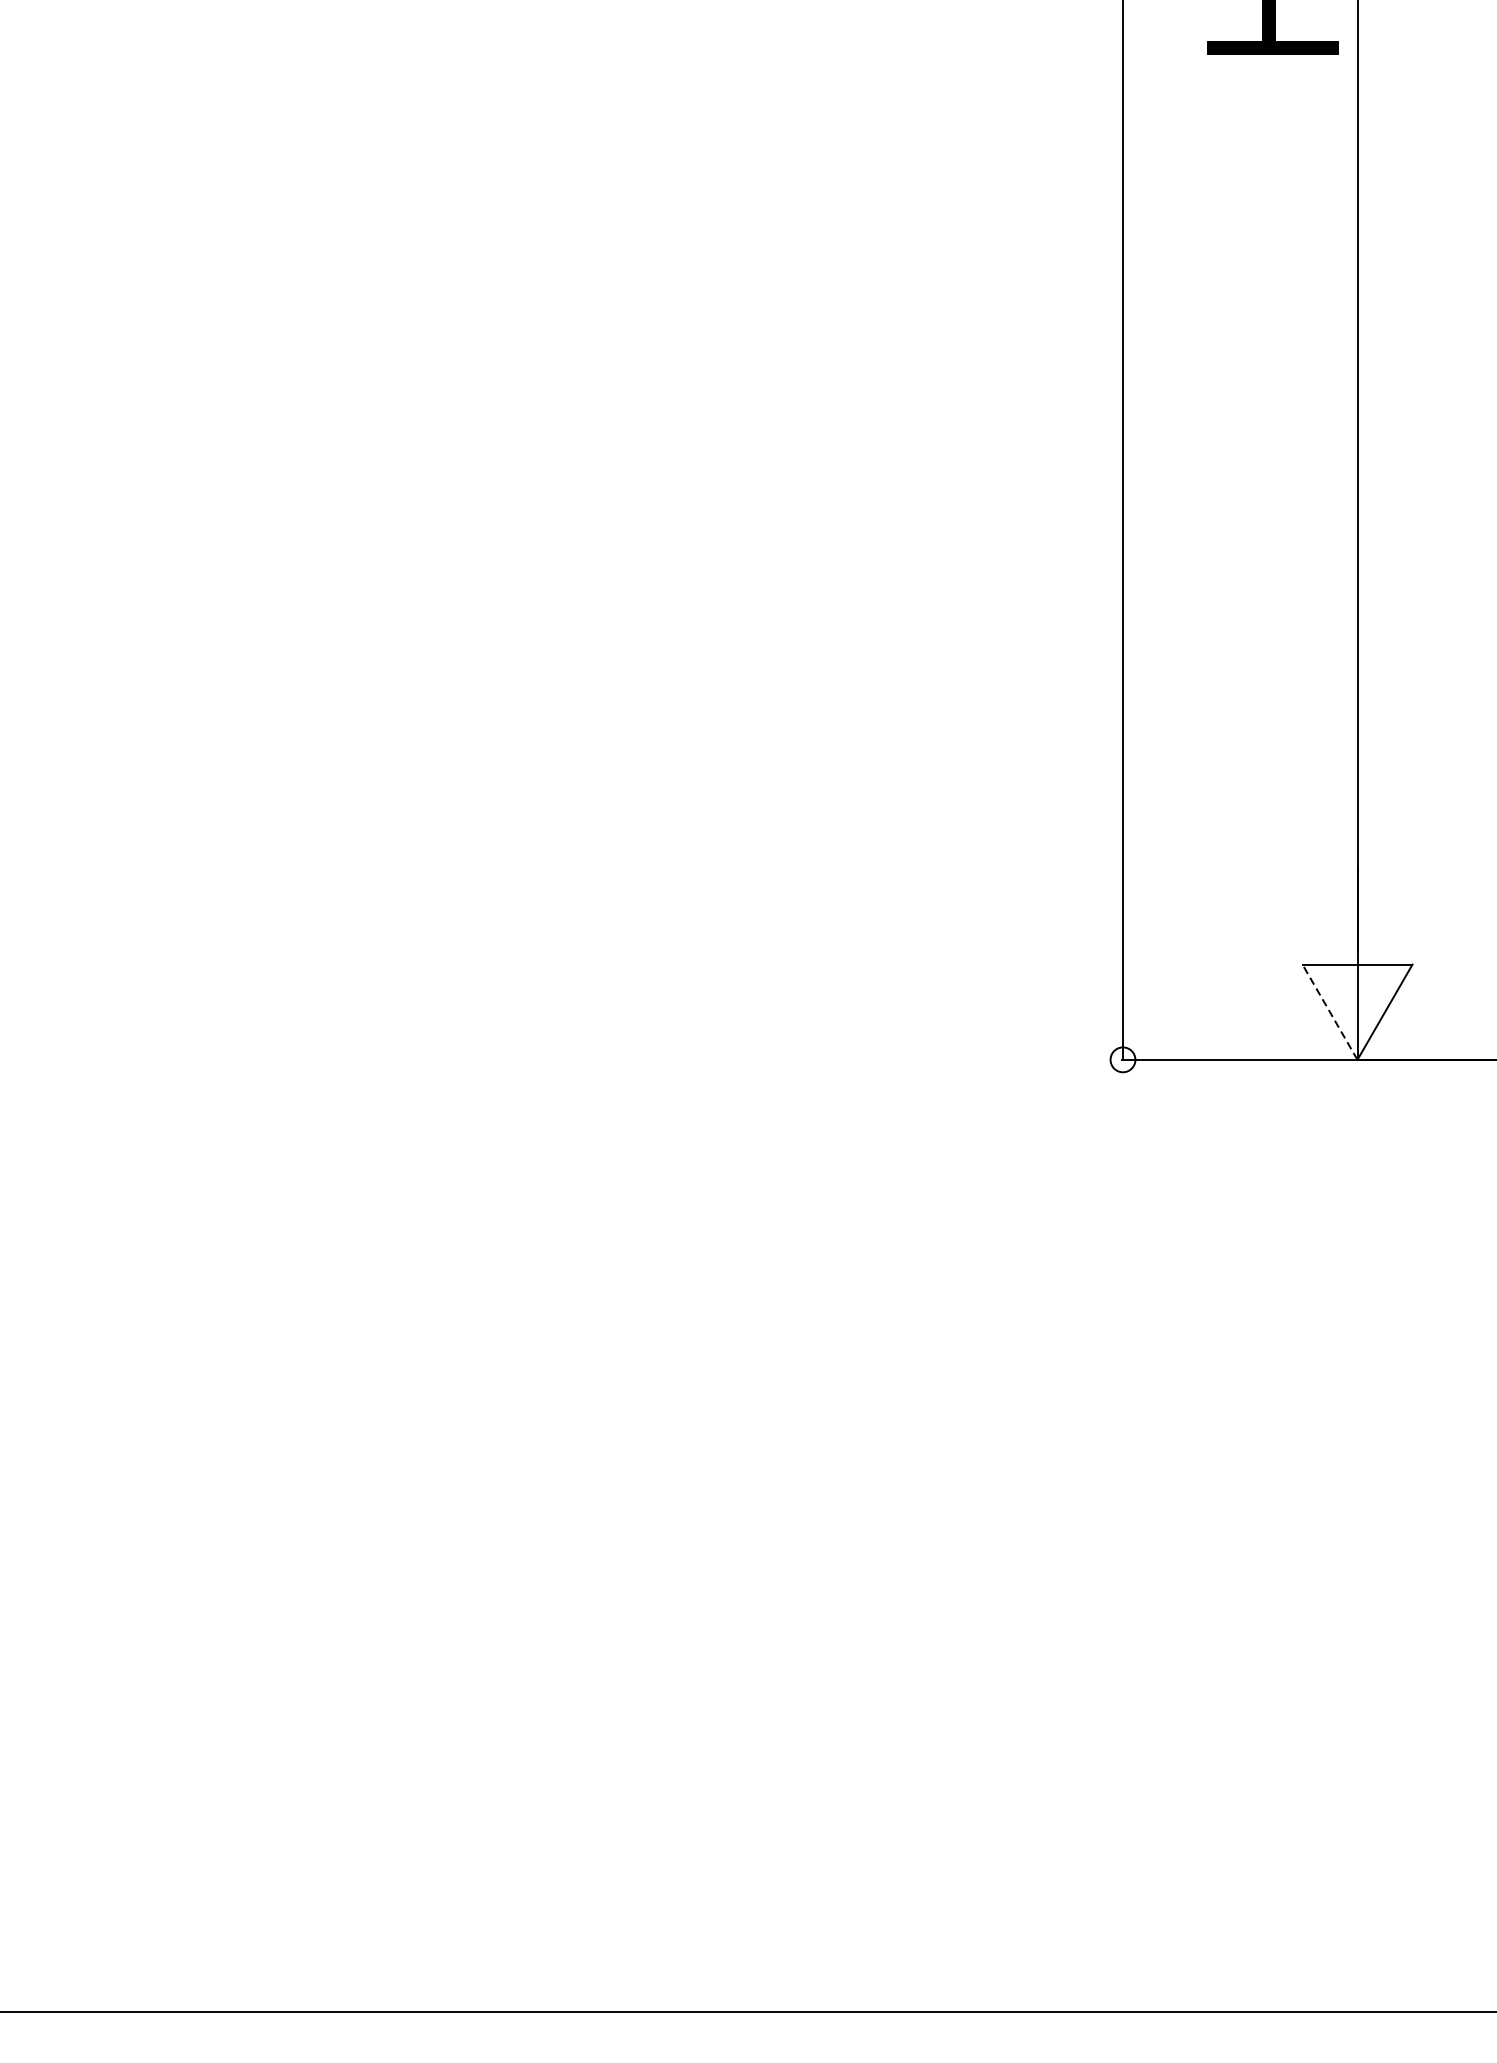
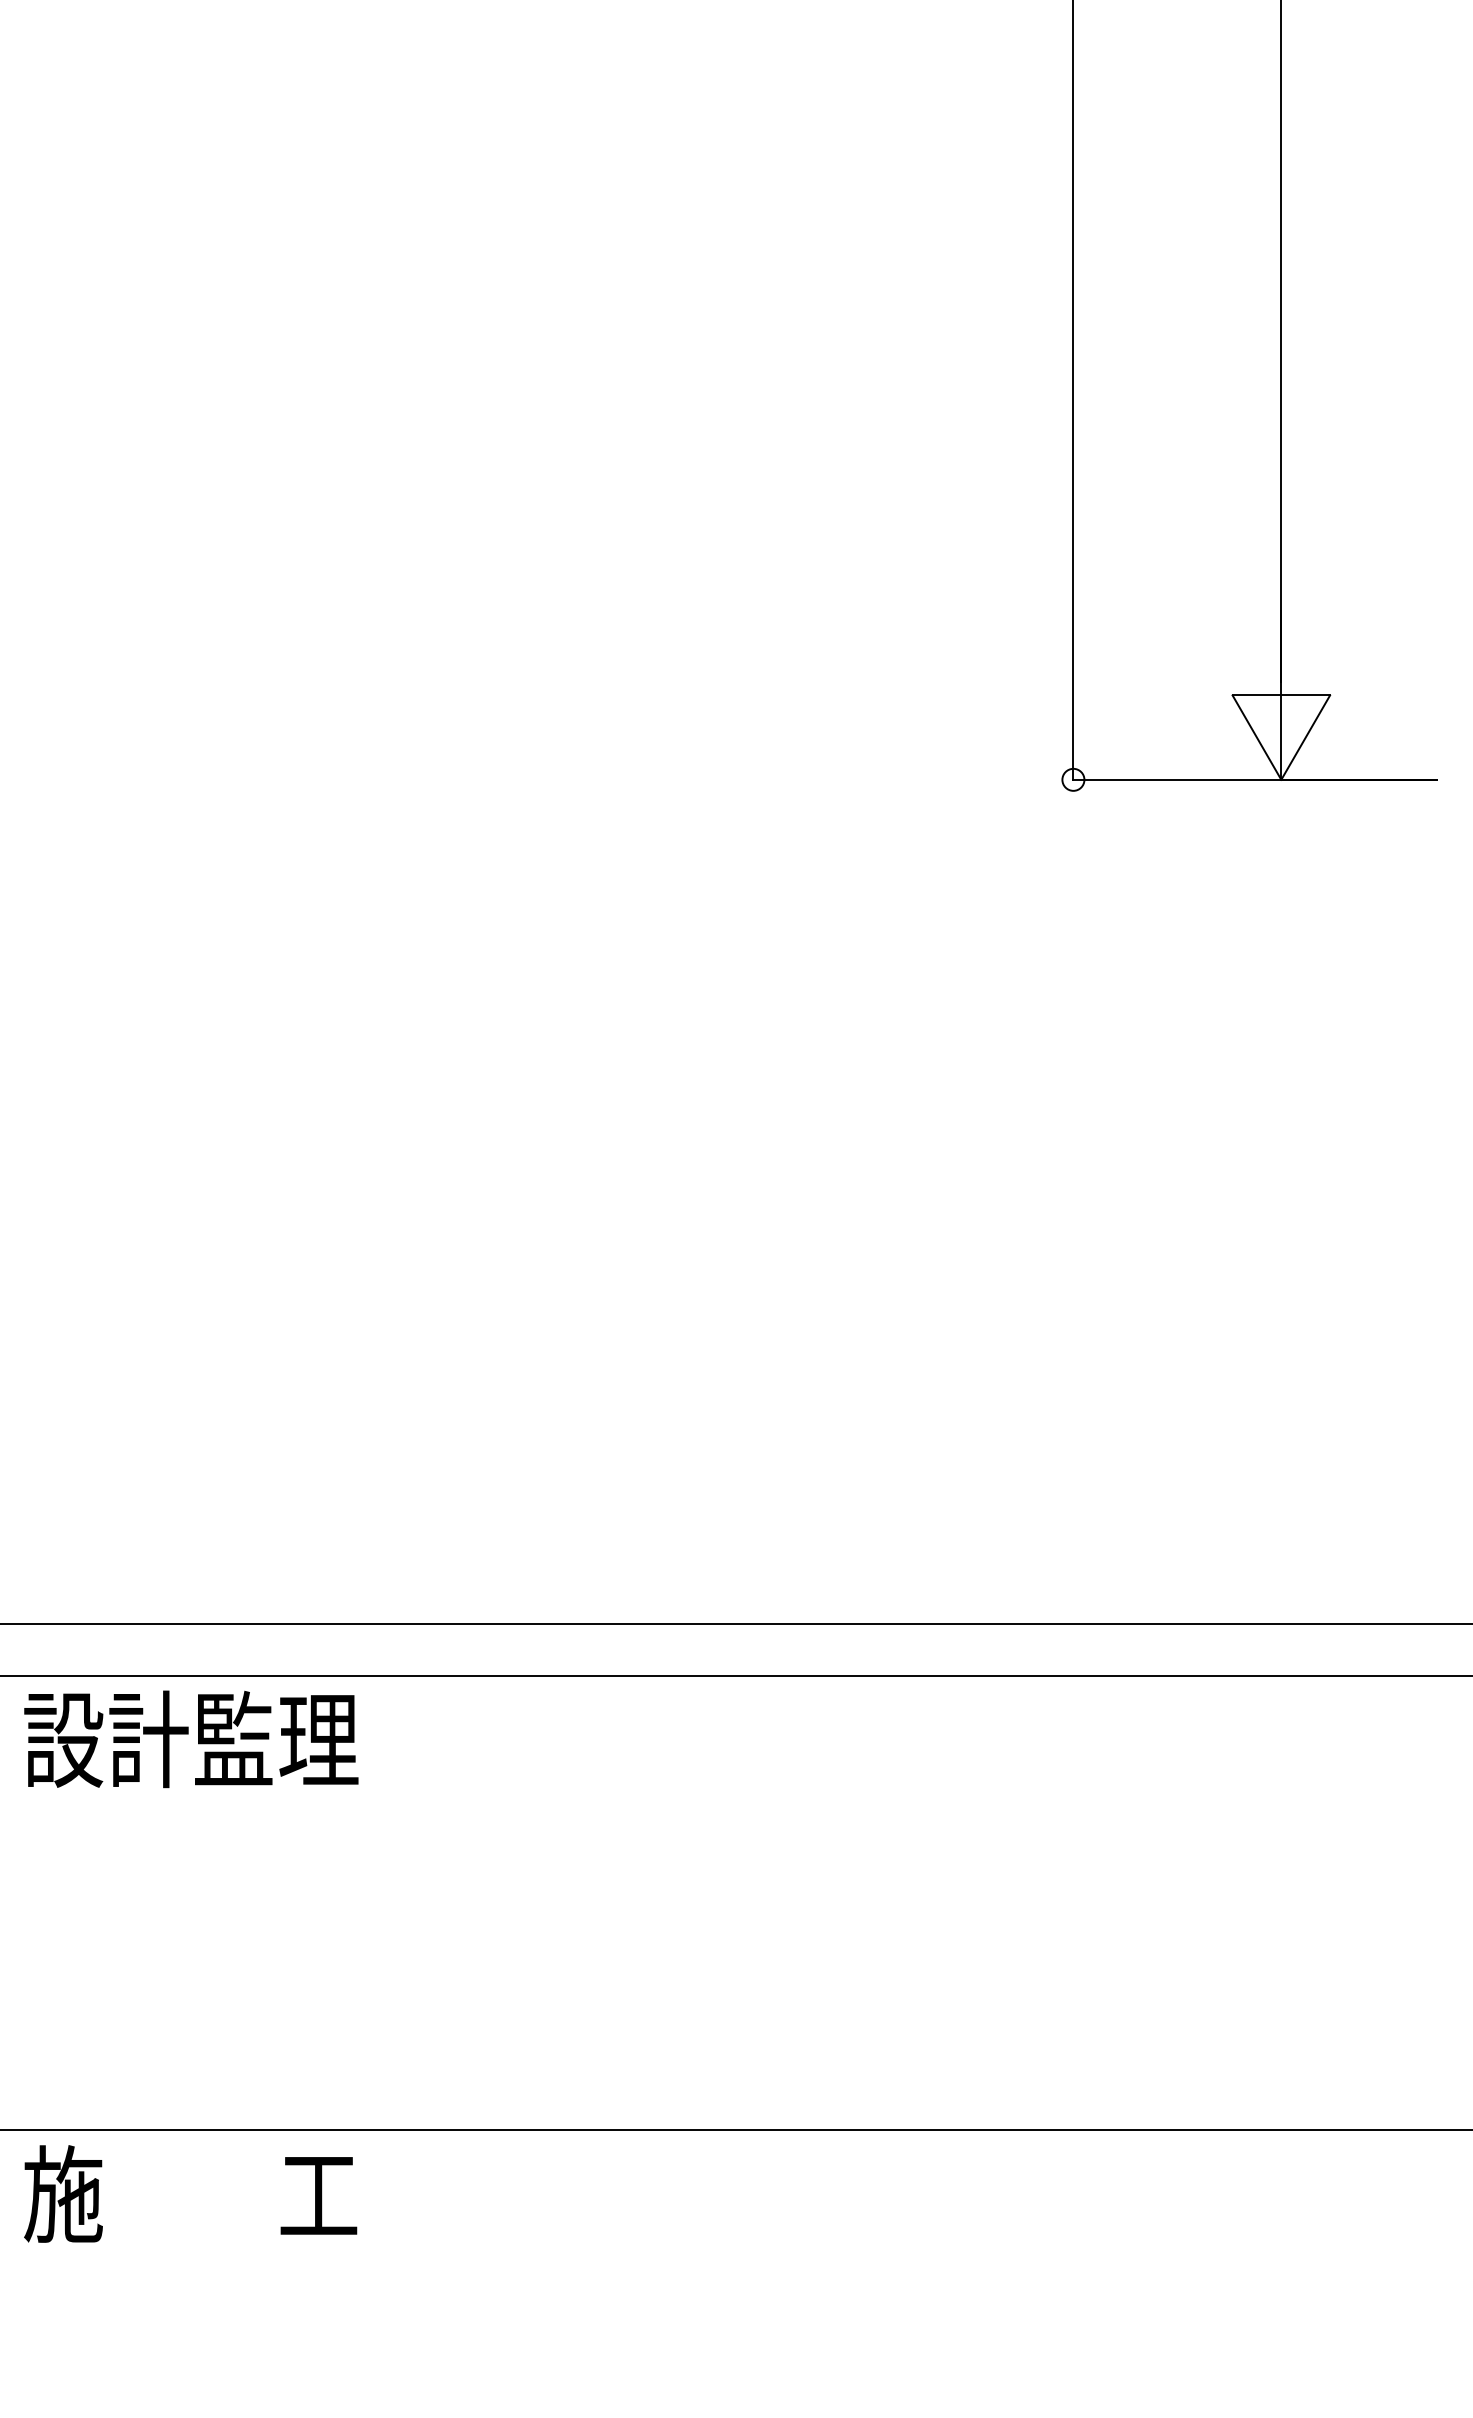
line: (1329, 1012) -> (1256, 737), dashed -> solid

